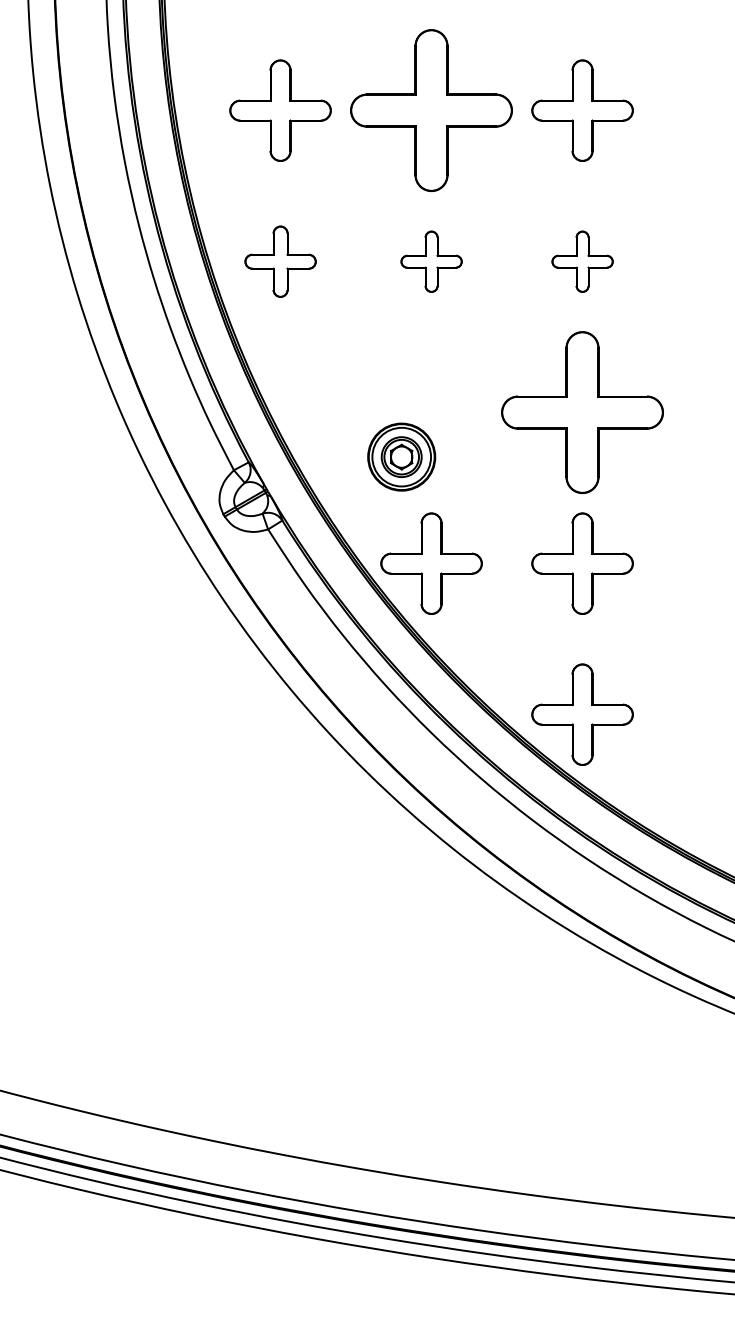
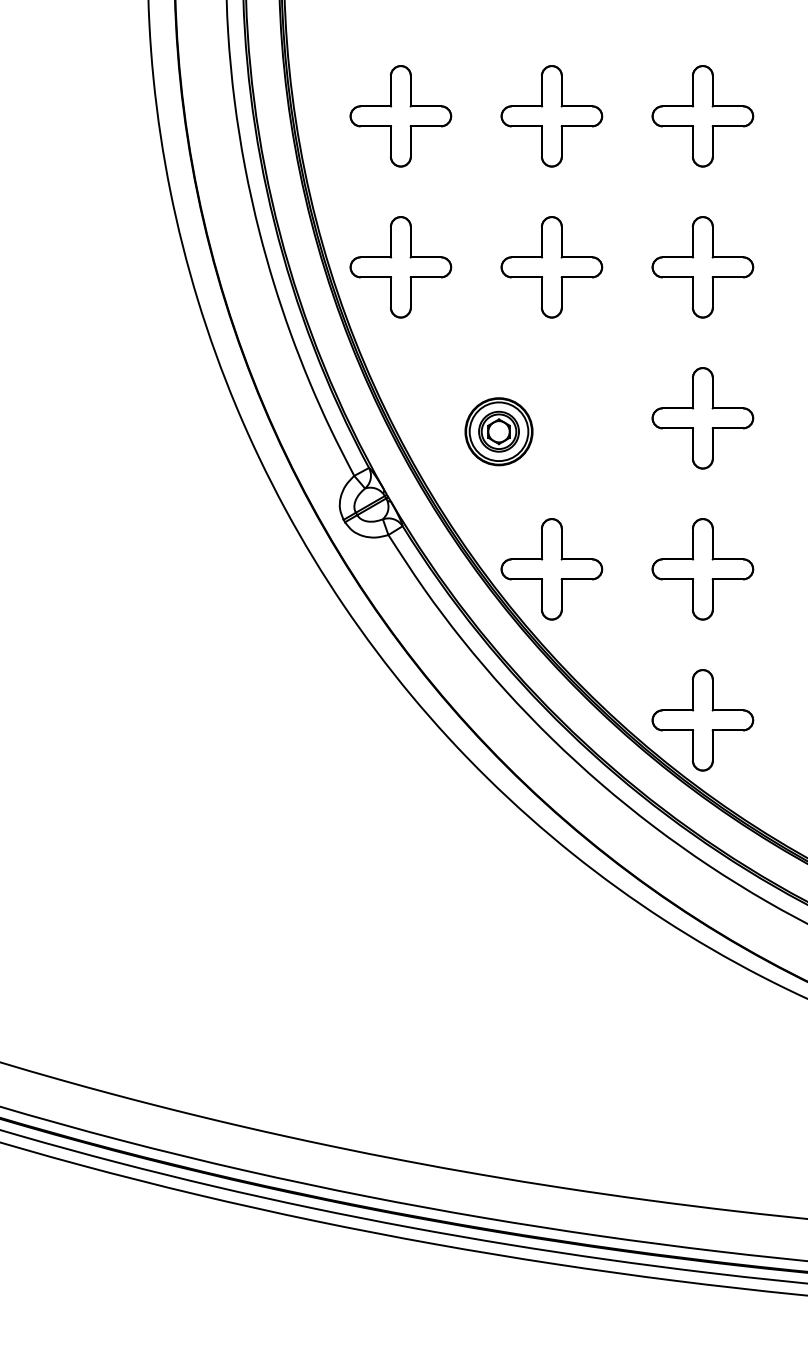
part: (431, 110) -> (551, 116), size x0.62
part: (280, 261) -> (400, 267), size x1.43
part: (431, 261) -> (551, 267), size x1.67
part: (582, 261) -> (702, 267), size x1.67
part: (582, 412) -> (702, 418), size x0.62
part: (401, 456) -> (498, 431), moved

